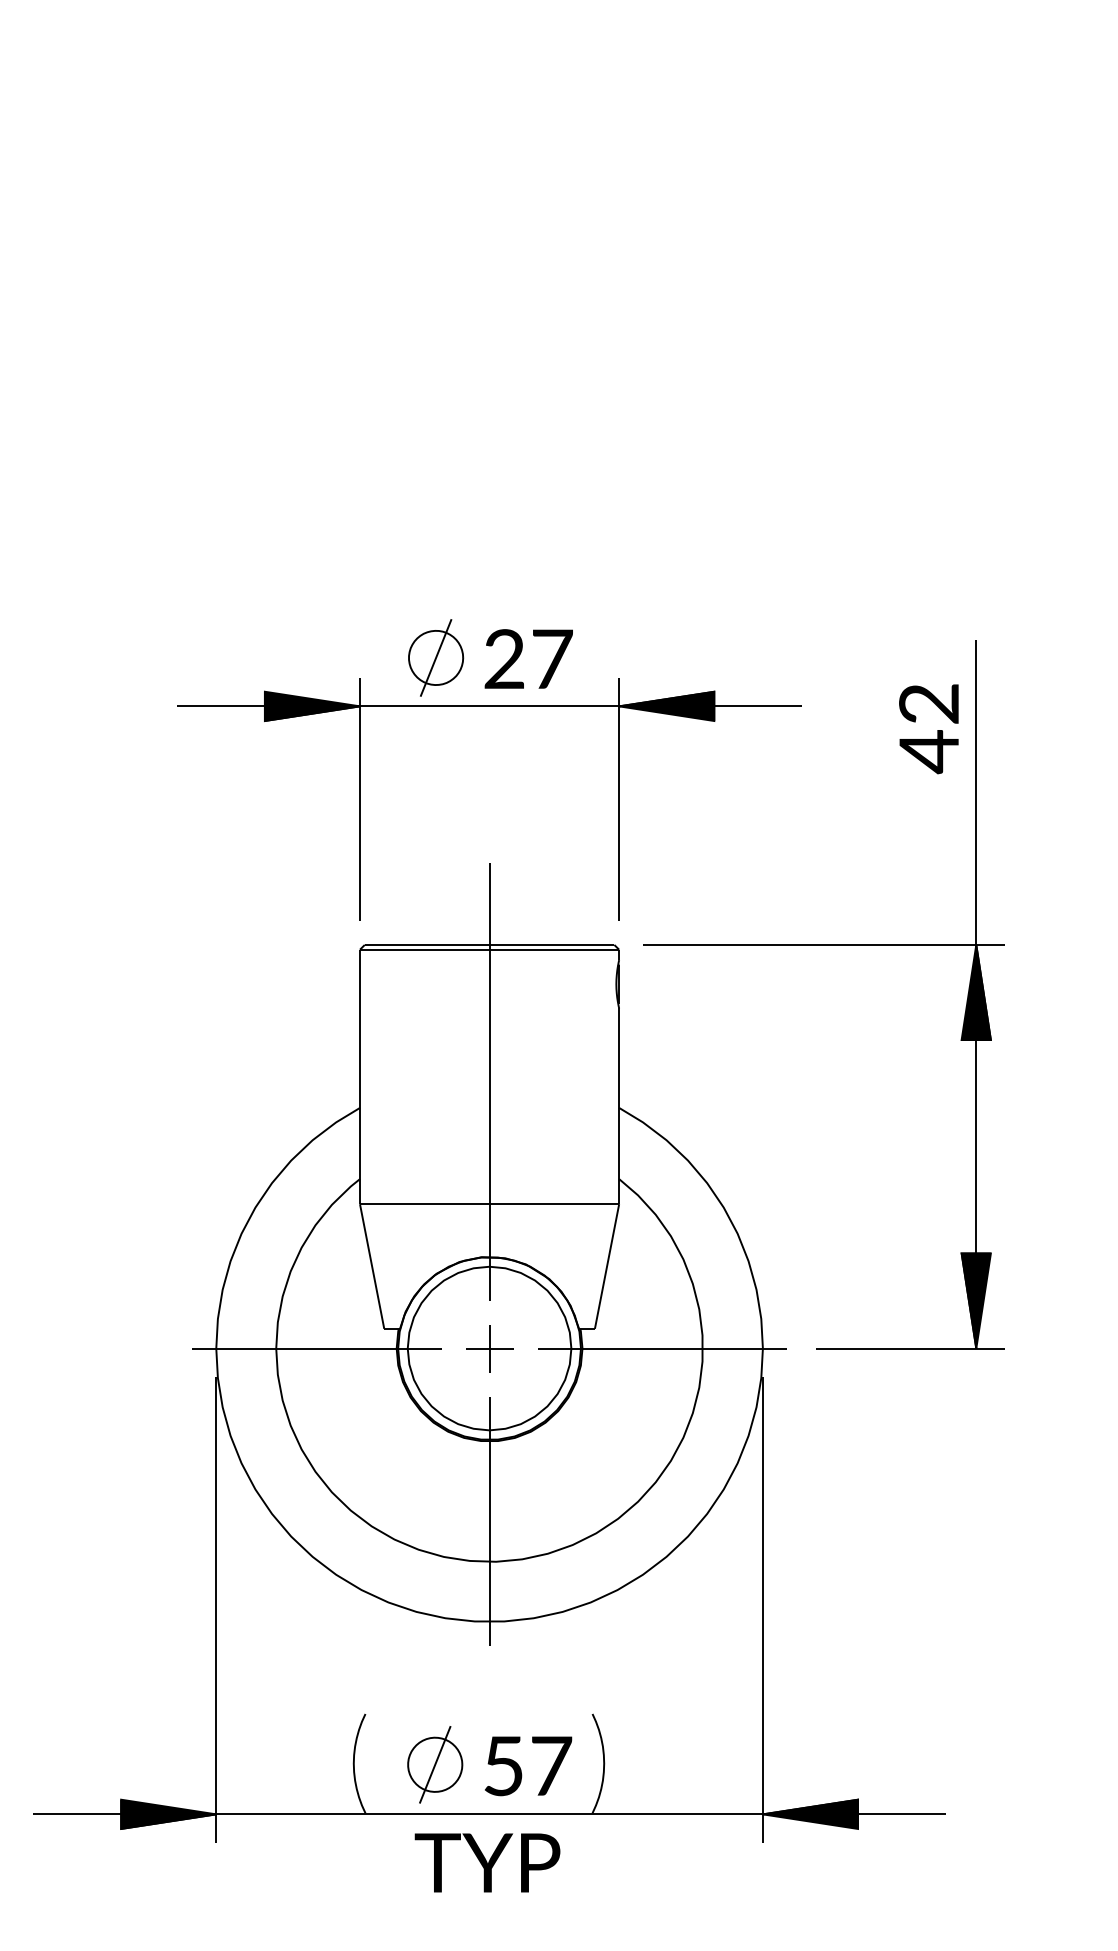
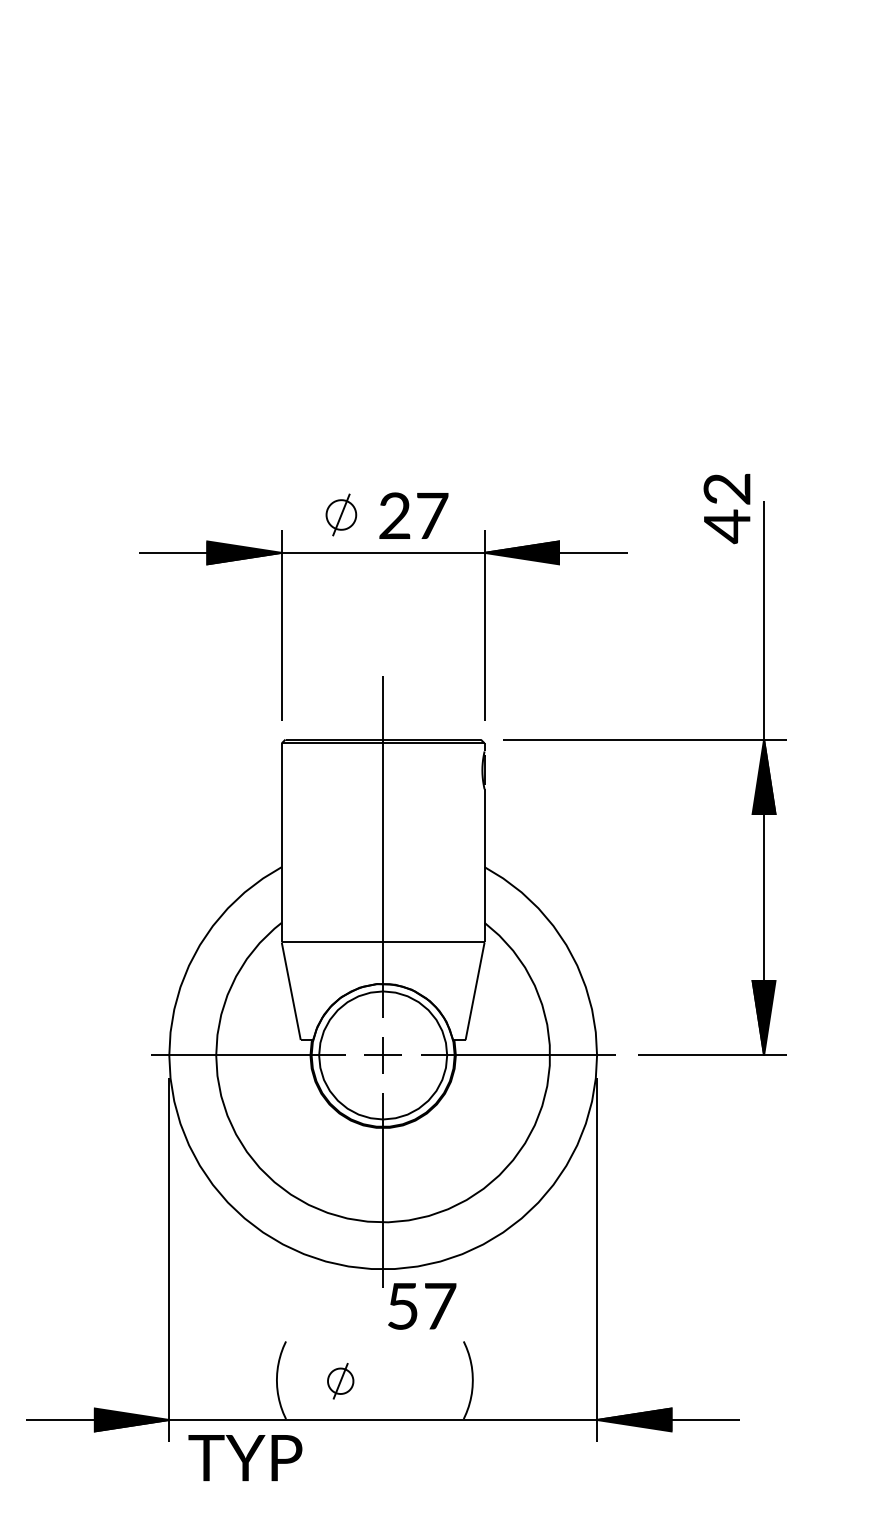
part: (436, 657) -> (341, 514), size x0.7
text: (928, 729) -> (726, 509), moved
part: (435, 1764) -> (340, 1380), size x0.6
text: (528, 1766) -> (422, 1306), moved
text: (487, 1862) -> (245, 1457), moved

